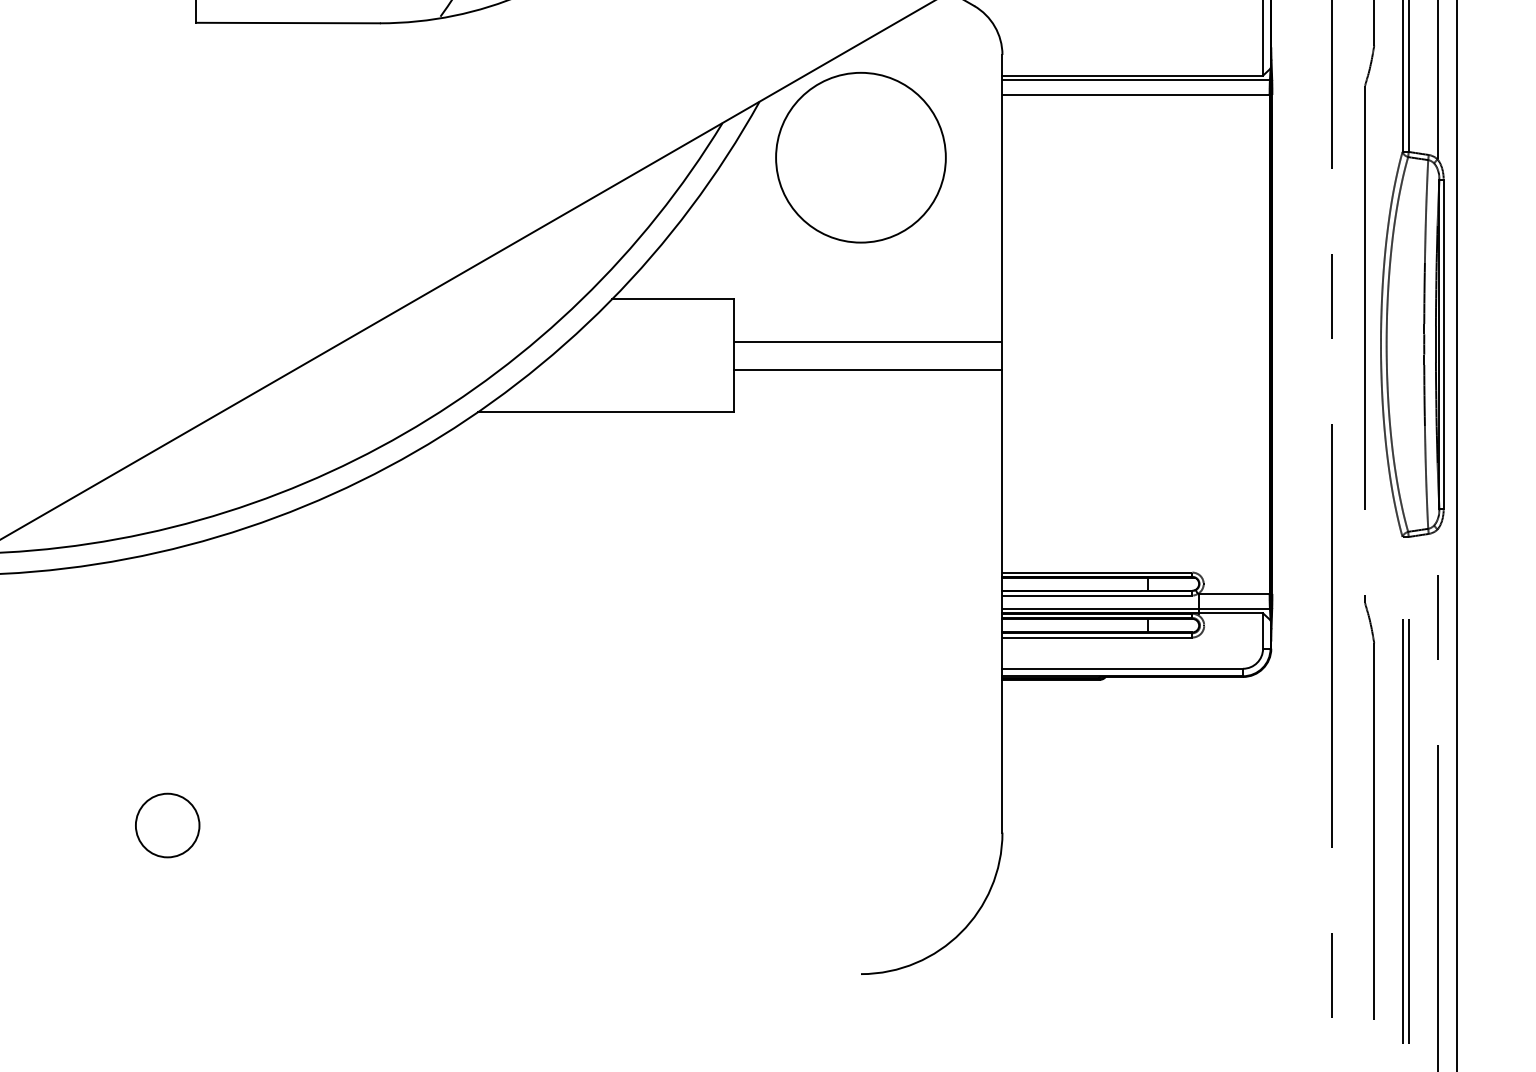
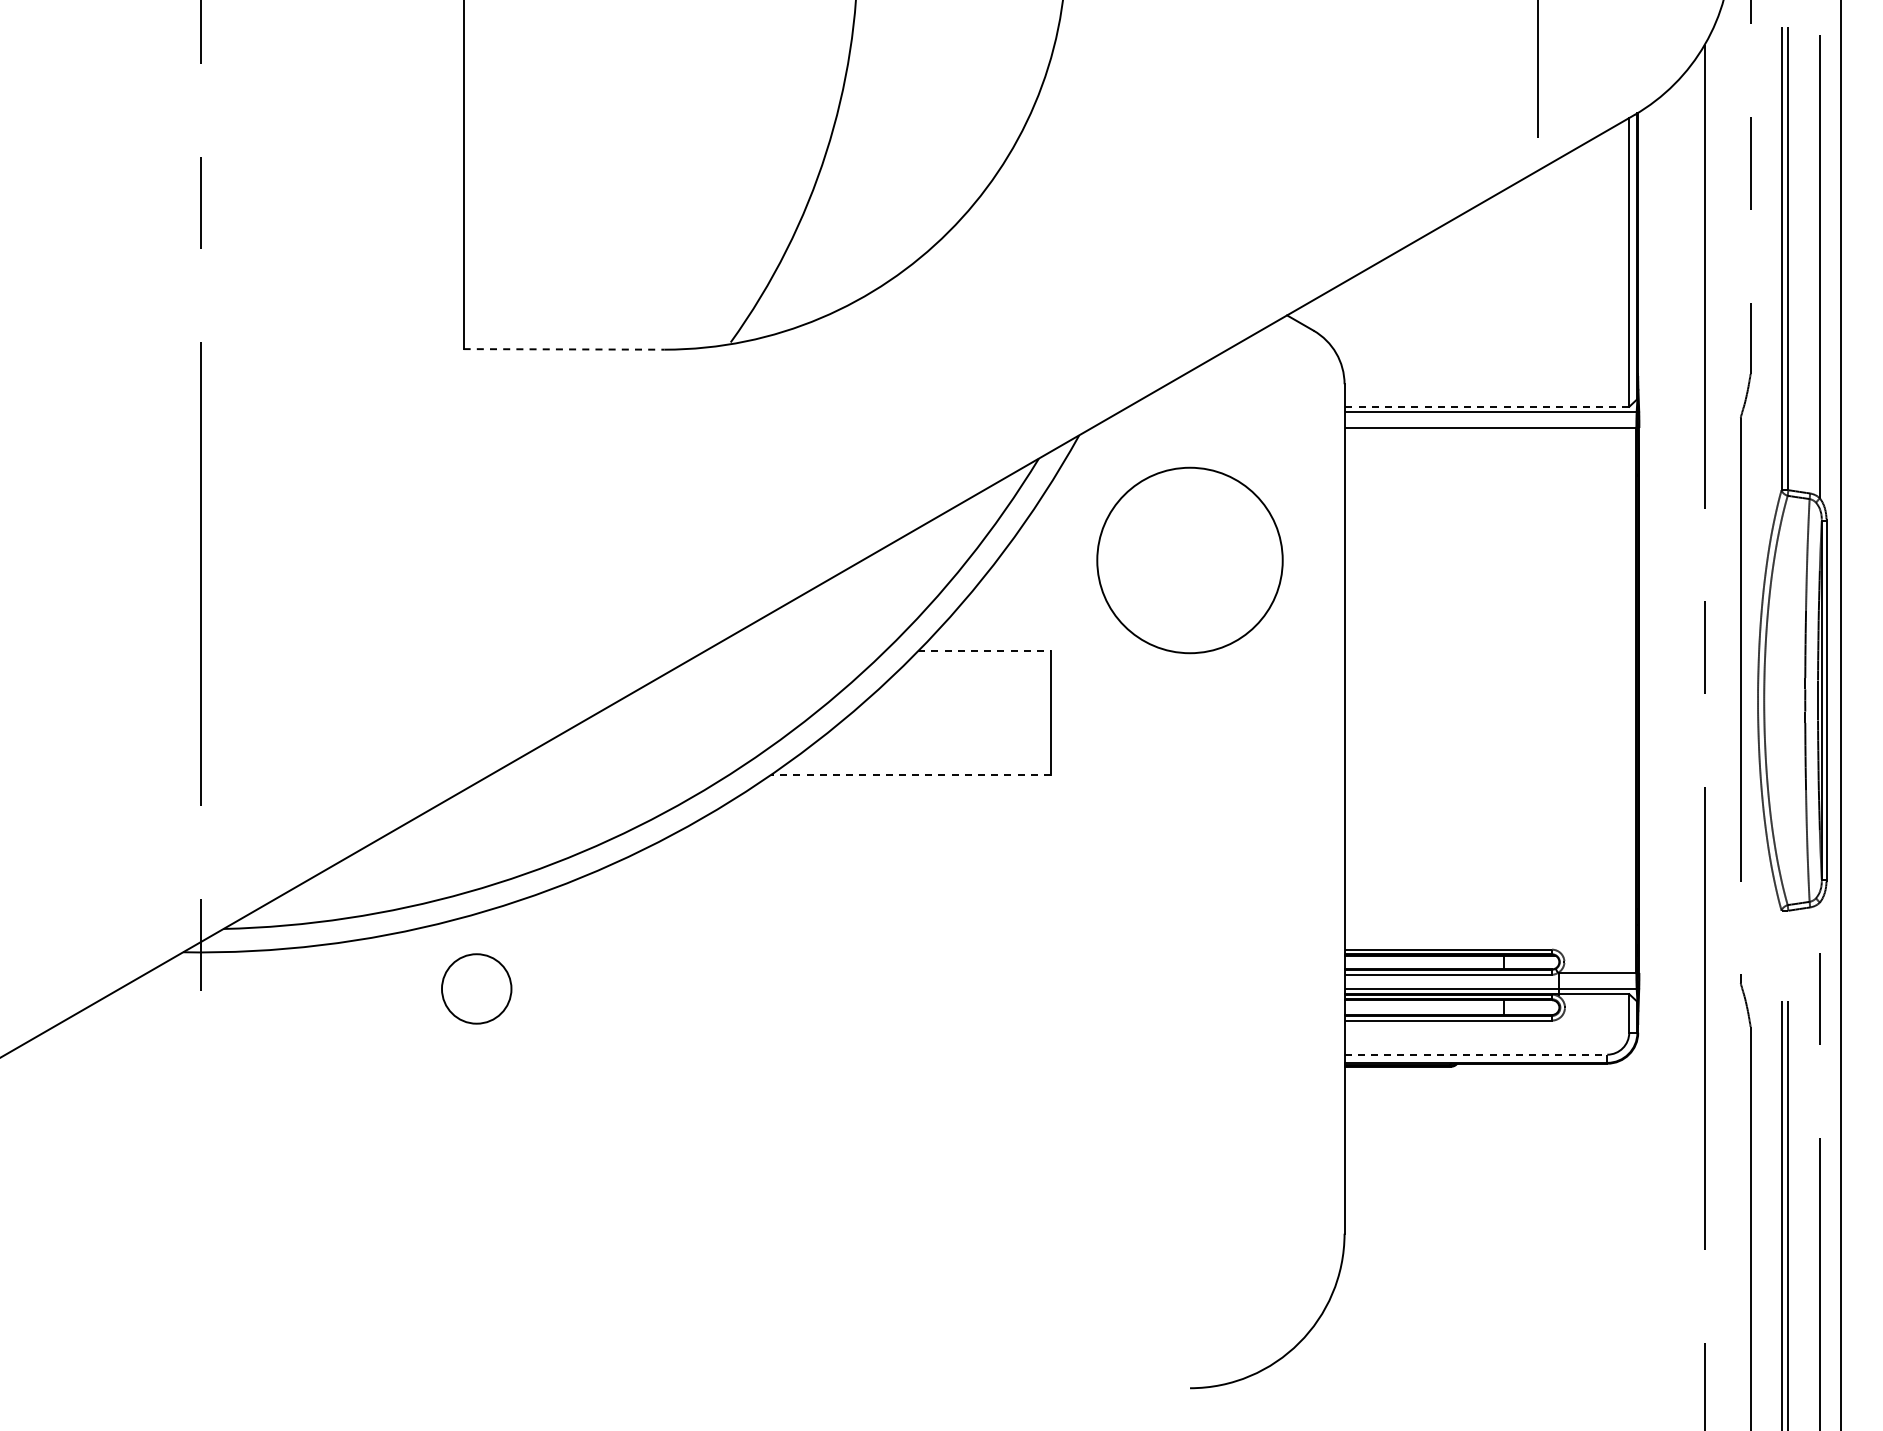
line: (288, 23) -> (564, 349), solid -> dashed
line: (1132, 75) -> (1486, 406), solid -> dashed
circle: (860, 157) -> (1189, 560), moved
line: (673, 299) -> (985, 651), solid -> dashed
line: (867, 341) -> (1197, 697), removed
line: (867, 370) -> (1197, 728), removed
line: (605, 412) -> (911, 774), solid -> dashed
line: (1123, 668) -> (1476, 1054), solid -> dashed
circle: (167, 825) -> (476, 988), moved

